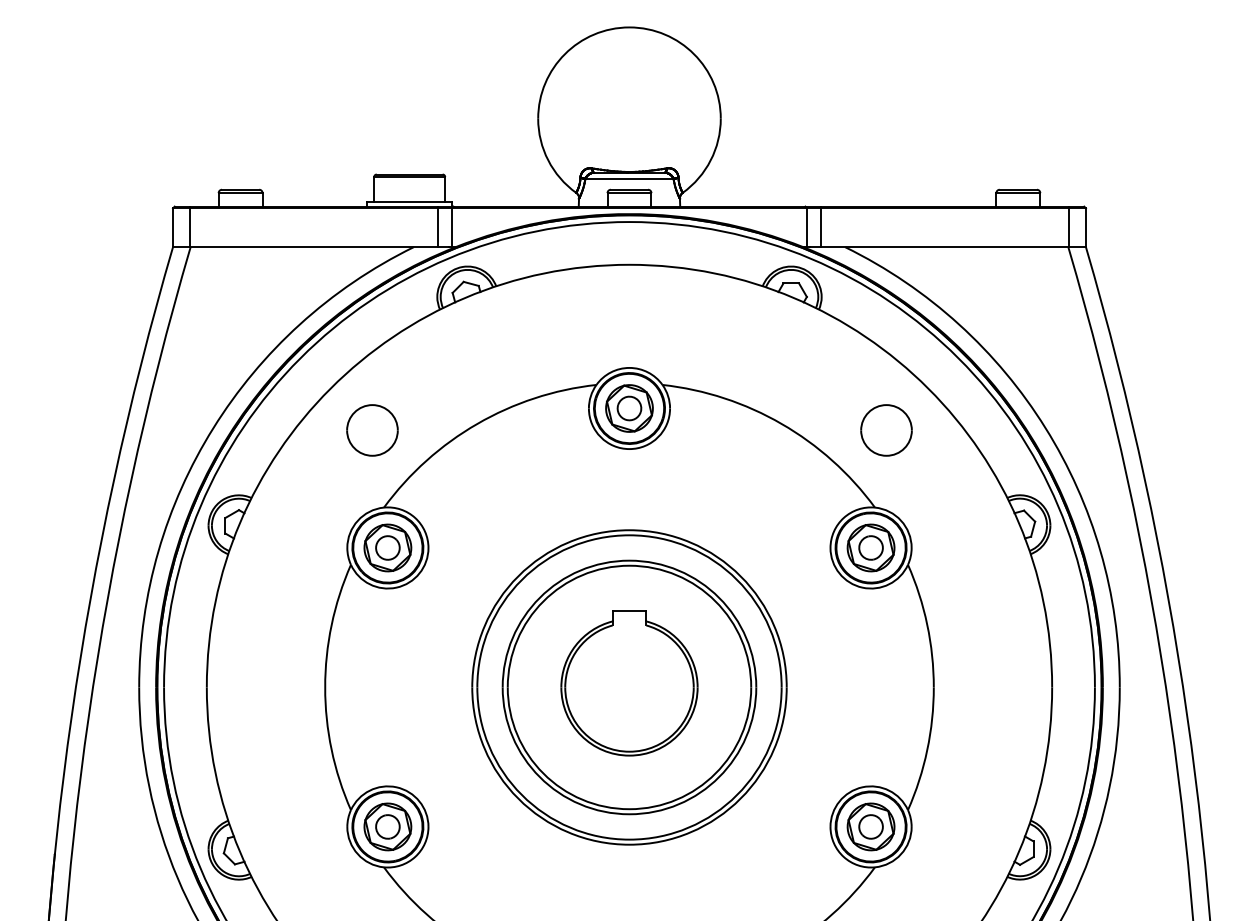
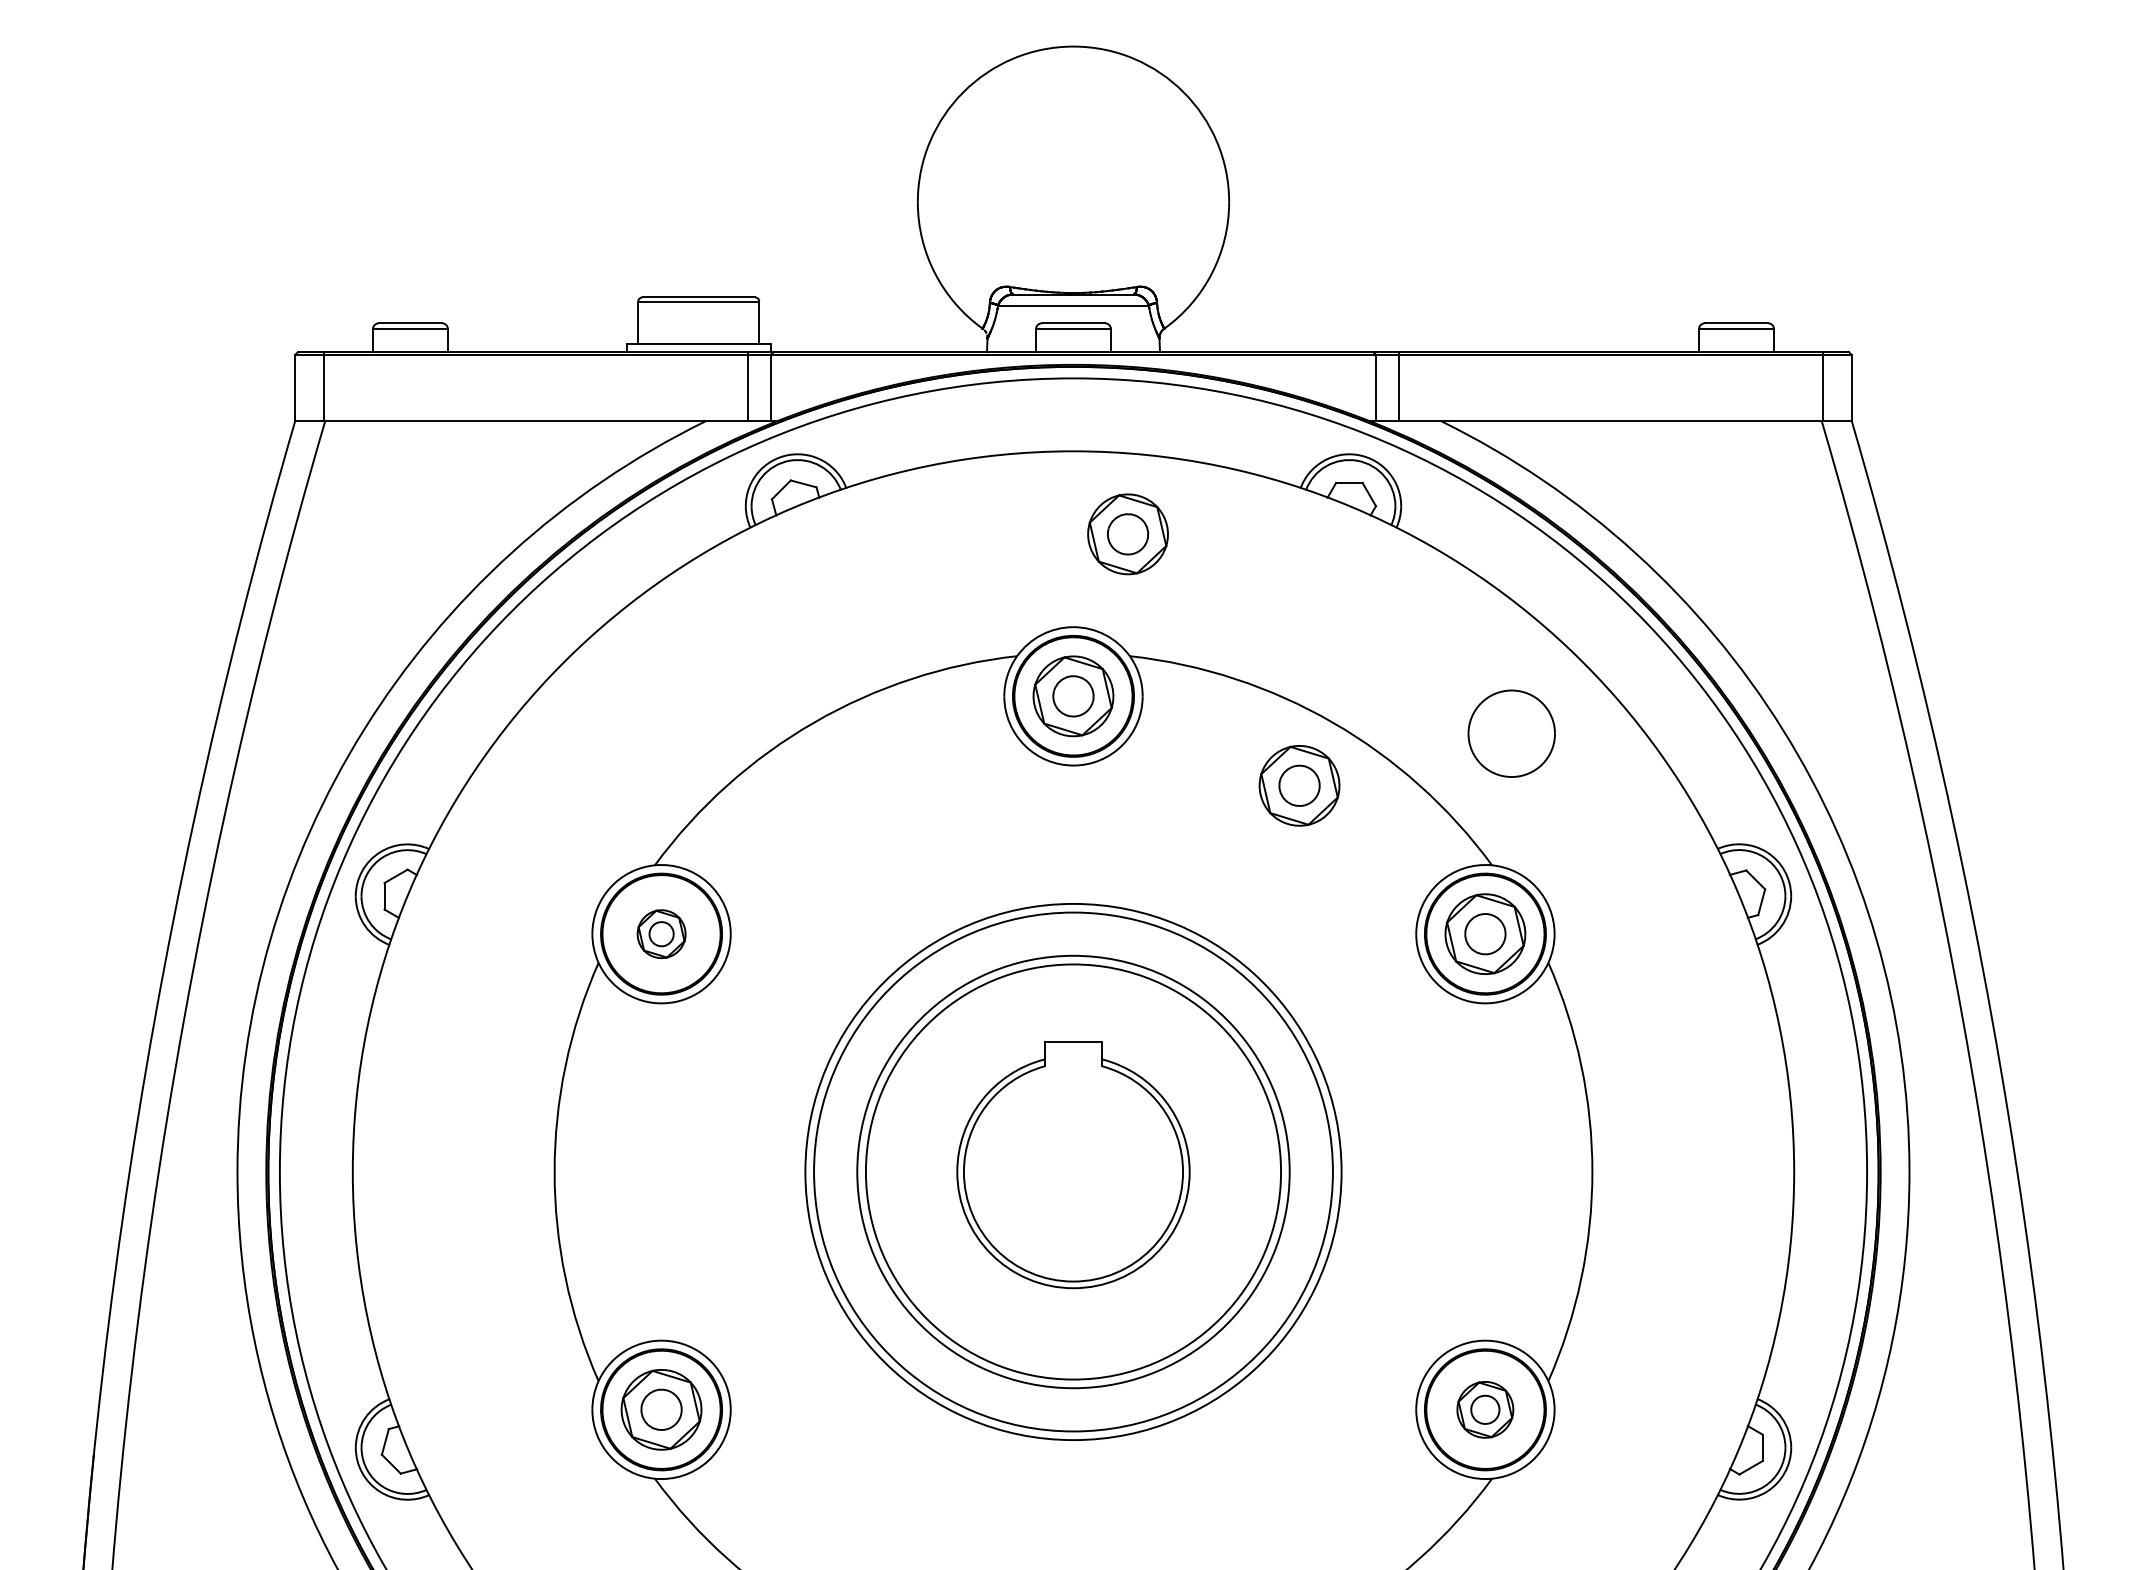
part: (661, 313) -> (1128, 534), added
part: (372, 430) -> (635, 733), removed
part: (761, 460) -> (1298, 785), added
part: (387, 547) -> (660, 933), size x0.6
part: (870, 826) -> (1484, 1409), size x0.7

